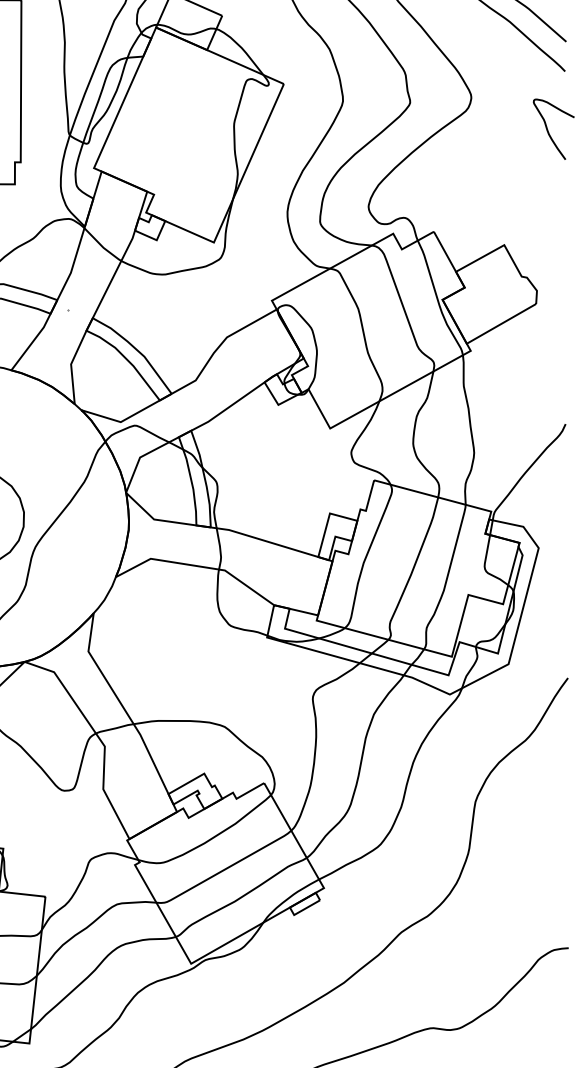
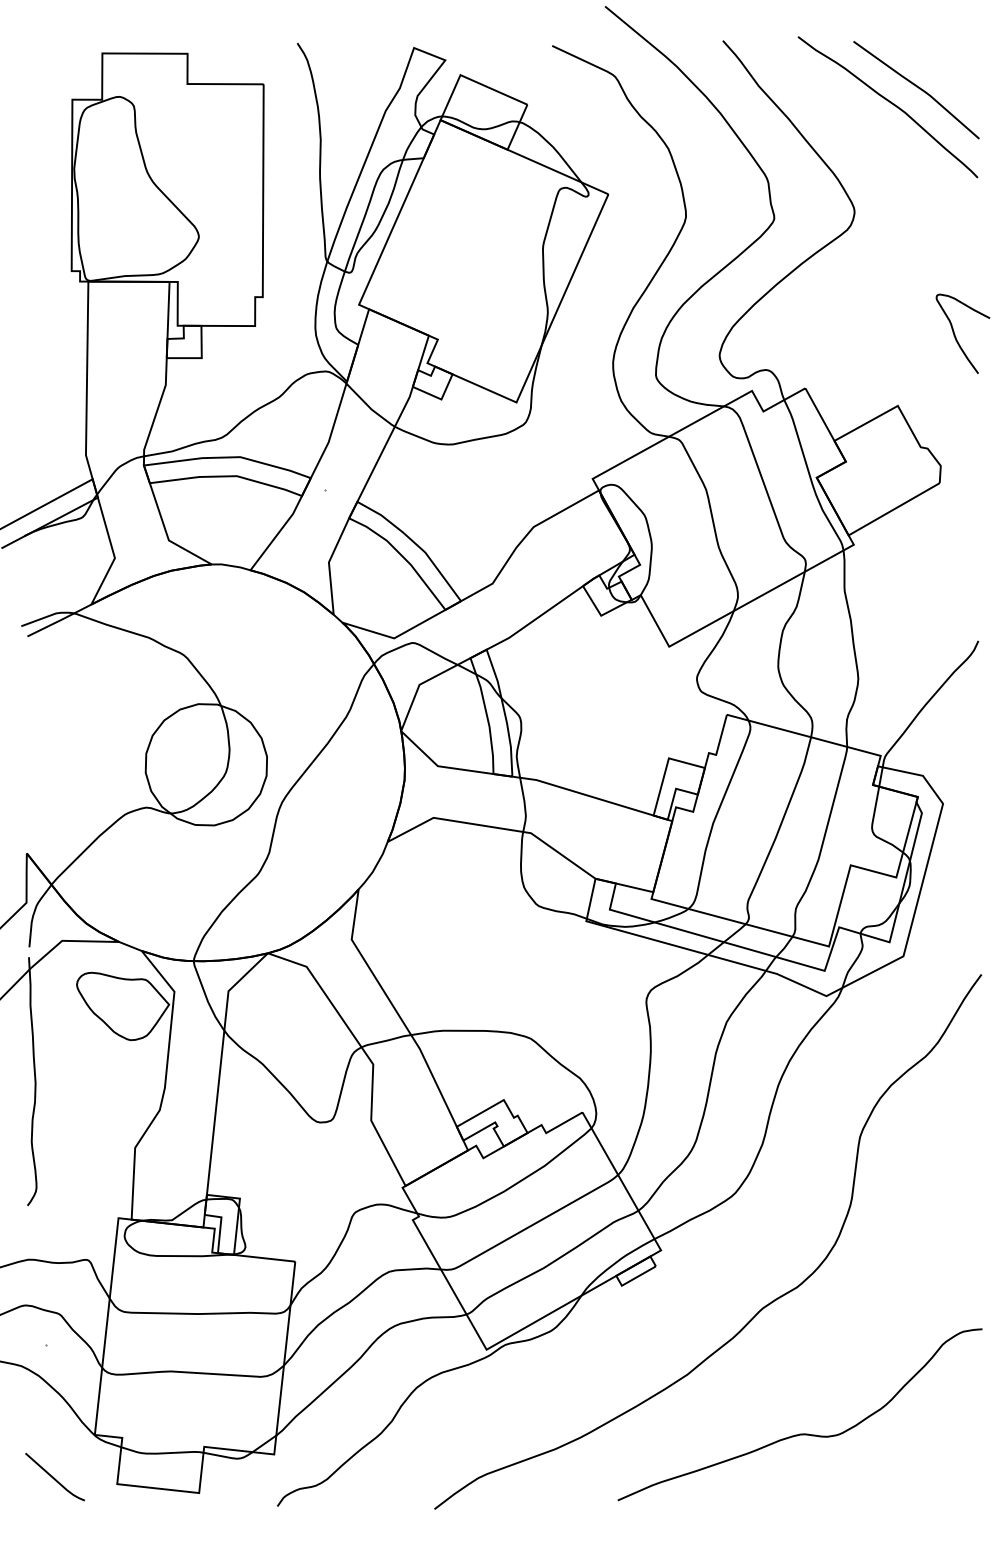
curve: (548, 129) -> (955, 334), moved

